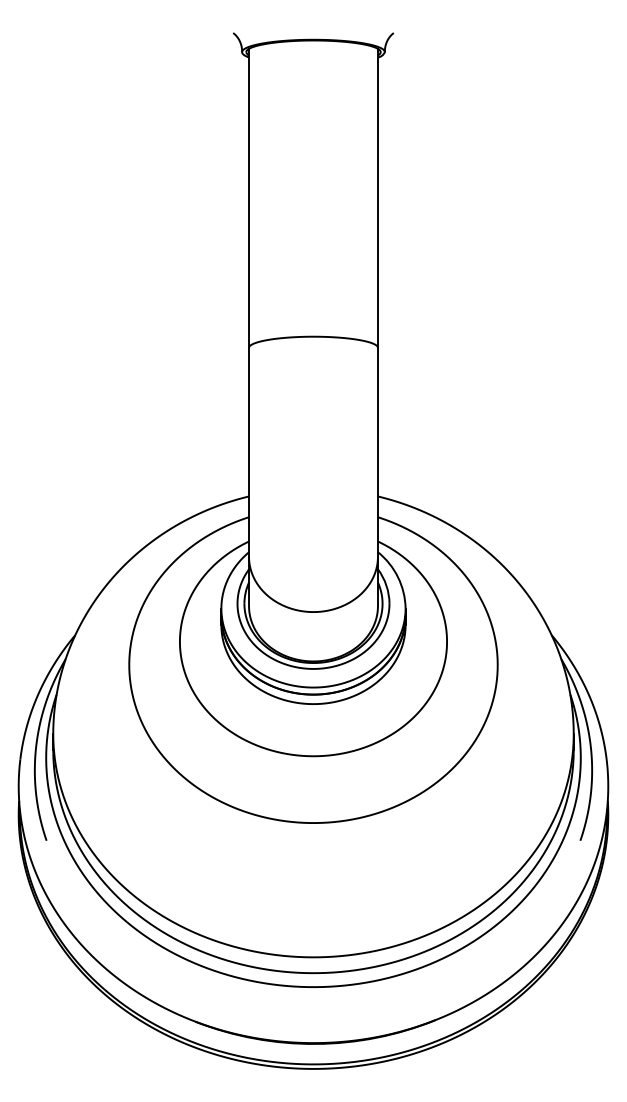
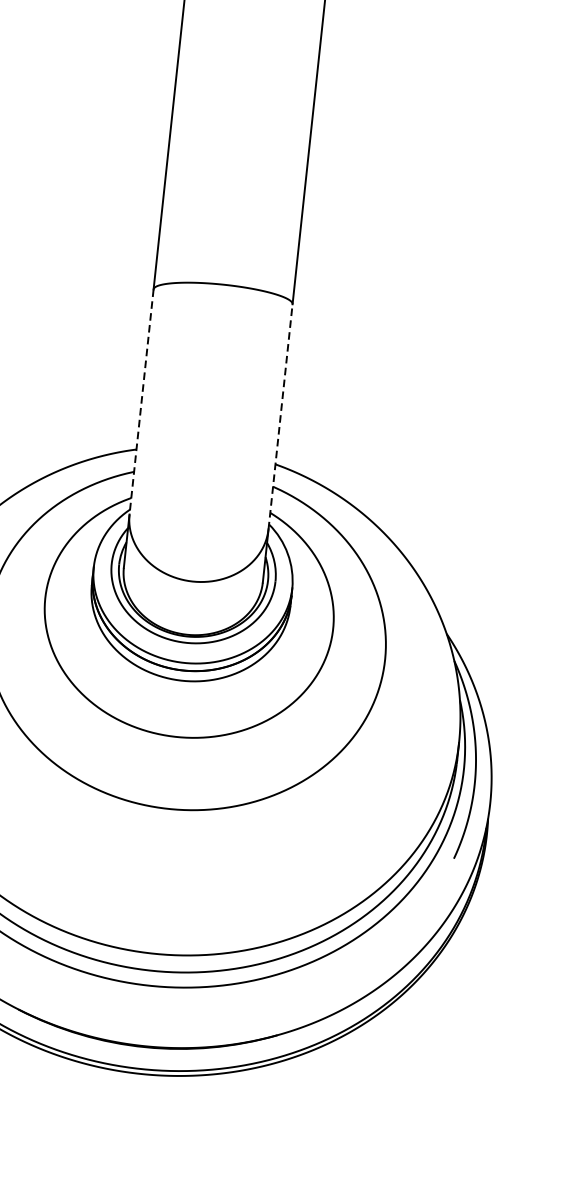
line: (377, 451) -> (280, 415), solid -> dashed
line: (249, 452) -> (142, 402), solid -> dashed

